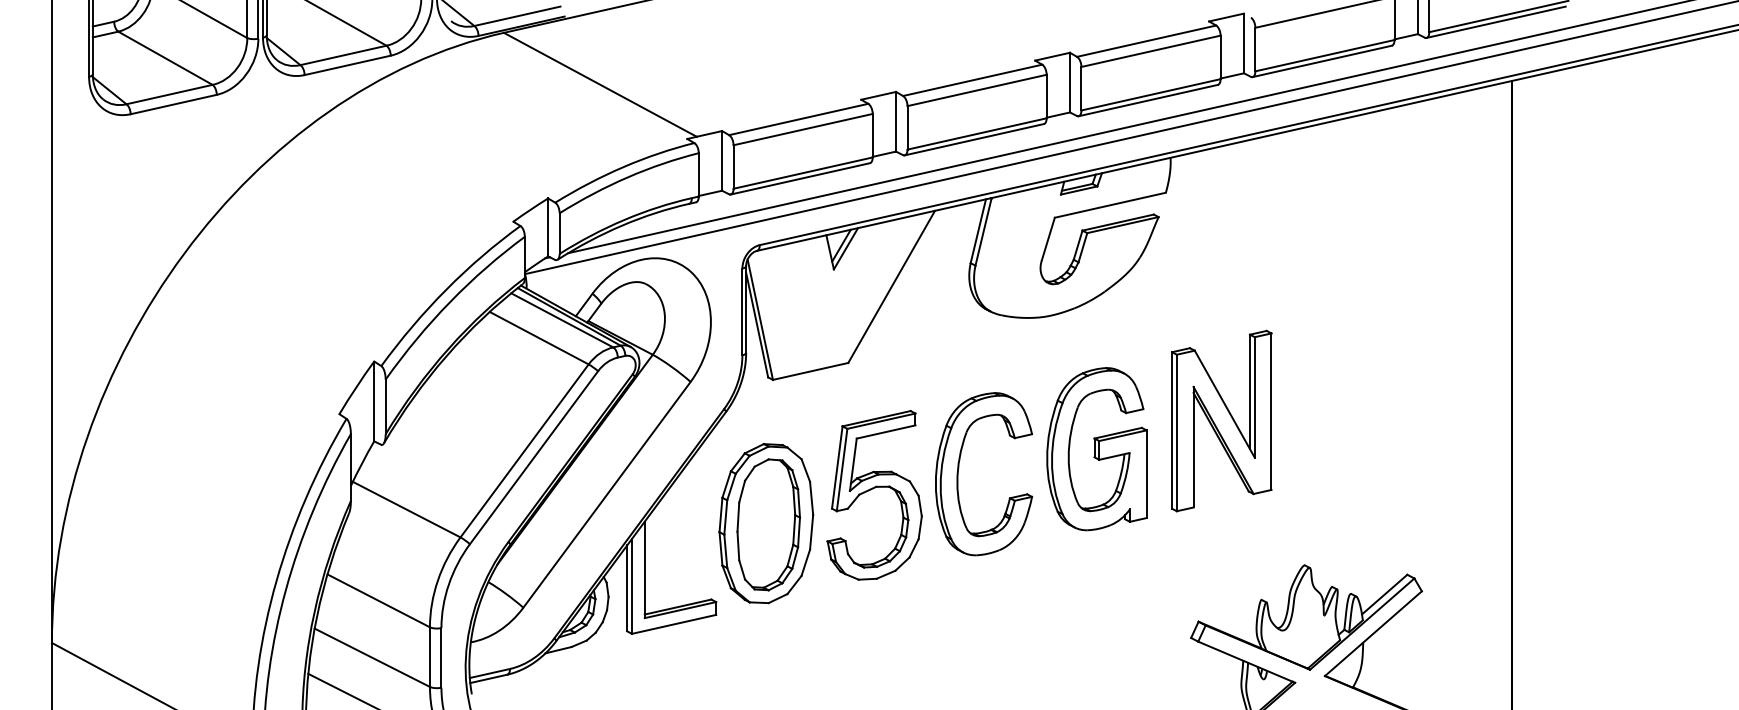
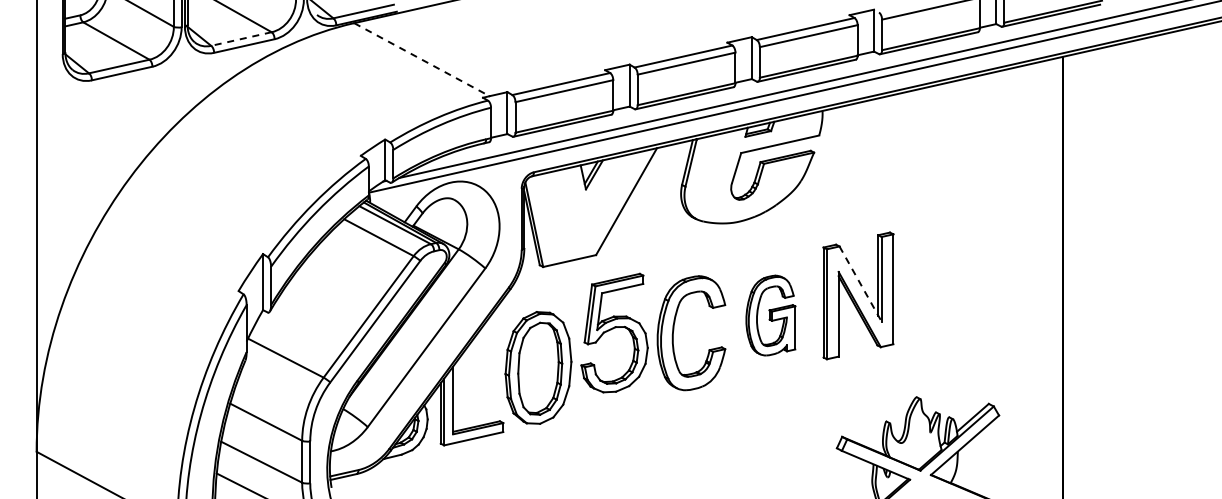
line: (342, 56) -> (240, 39), solid -> dashed
line: (599, 84) -> (421, 59), solid -> dashed
line: (1224, 404) -> (860, 284), solid -> dashed
part: (1096, 448) -> (770, 315), size x0.7
part: (874, 494) -> (614, 332), moved

